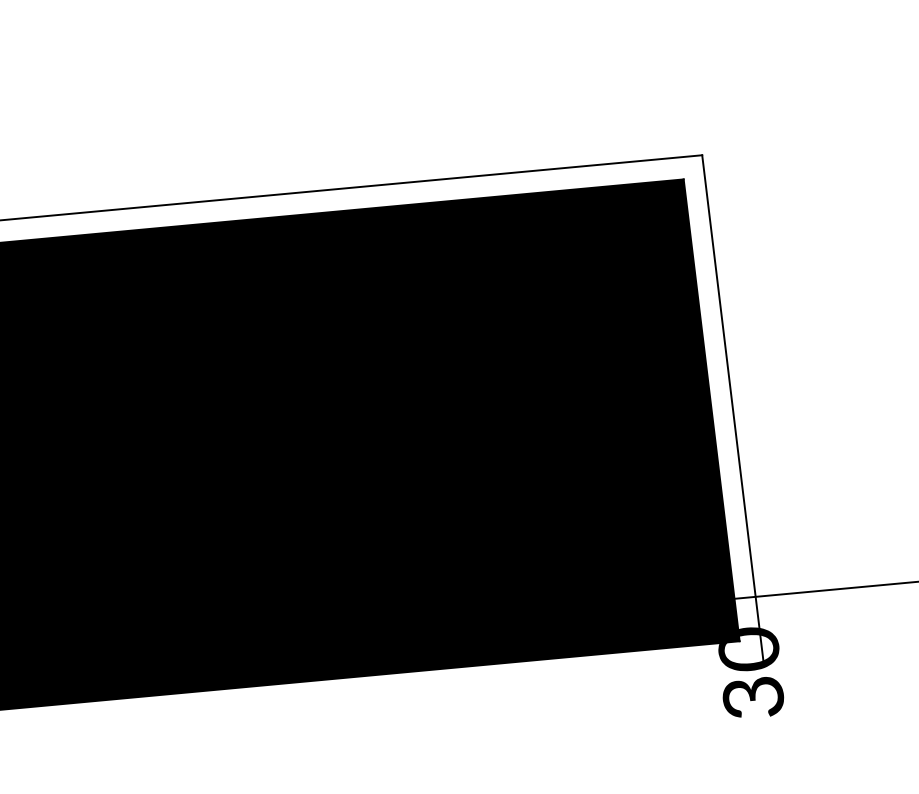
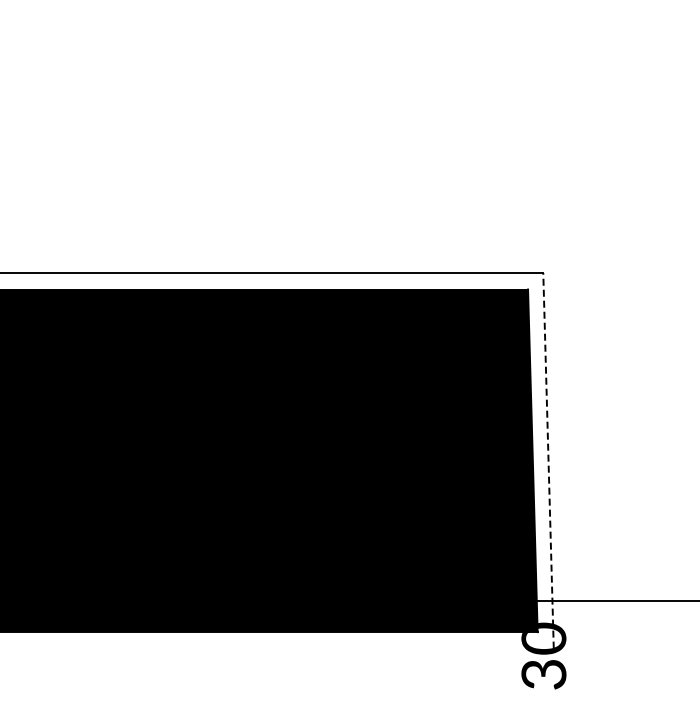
line: (732, 407) -> (548, 460), solid -> dashed

